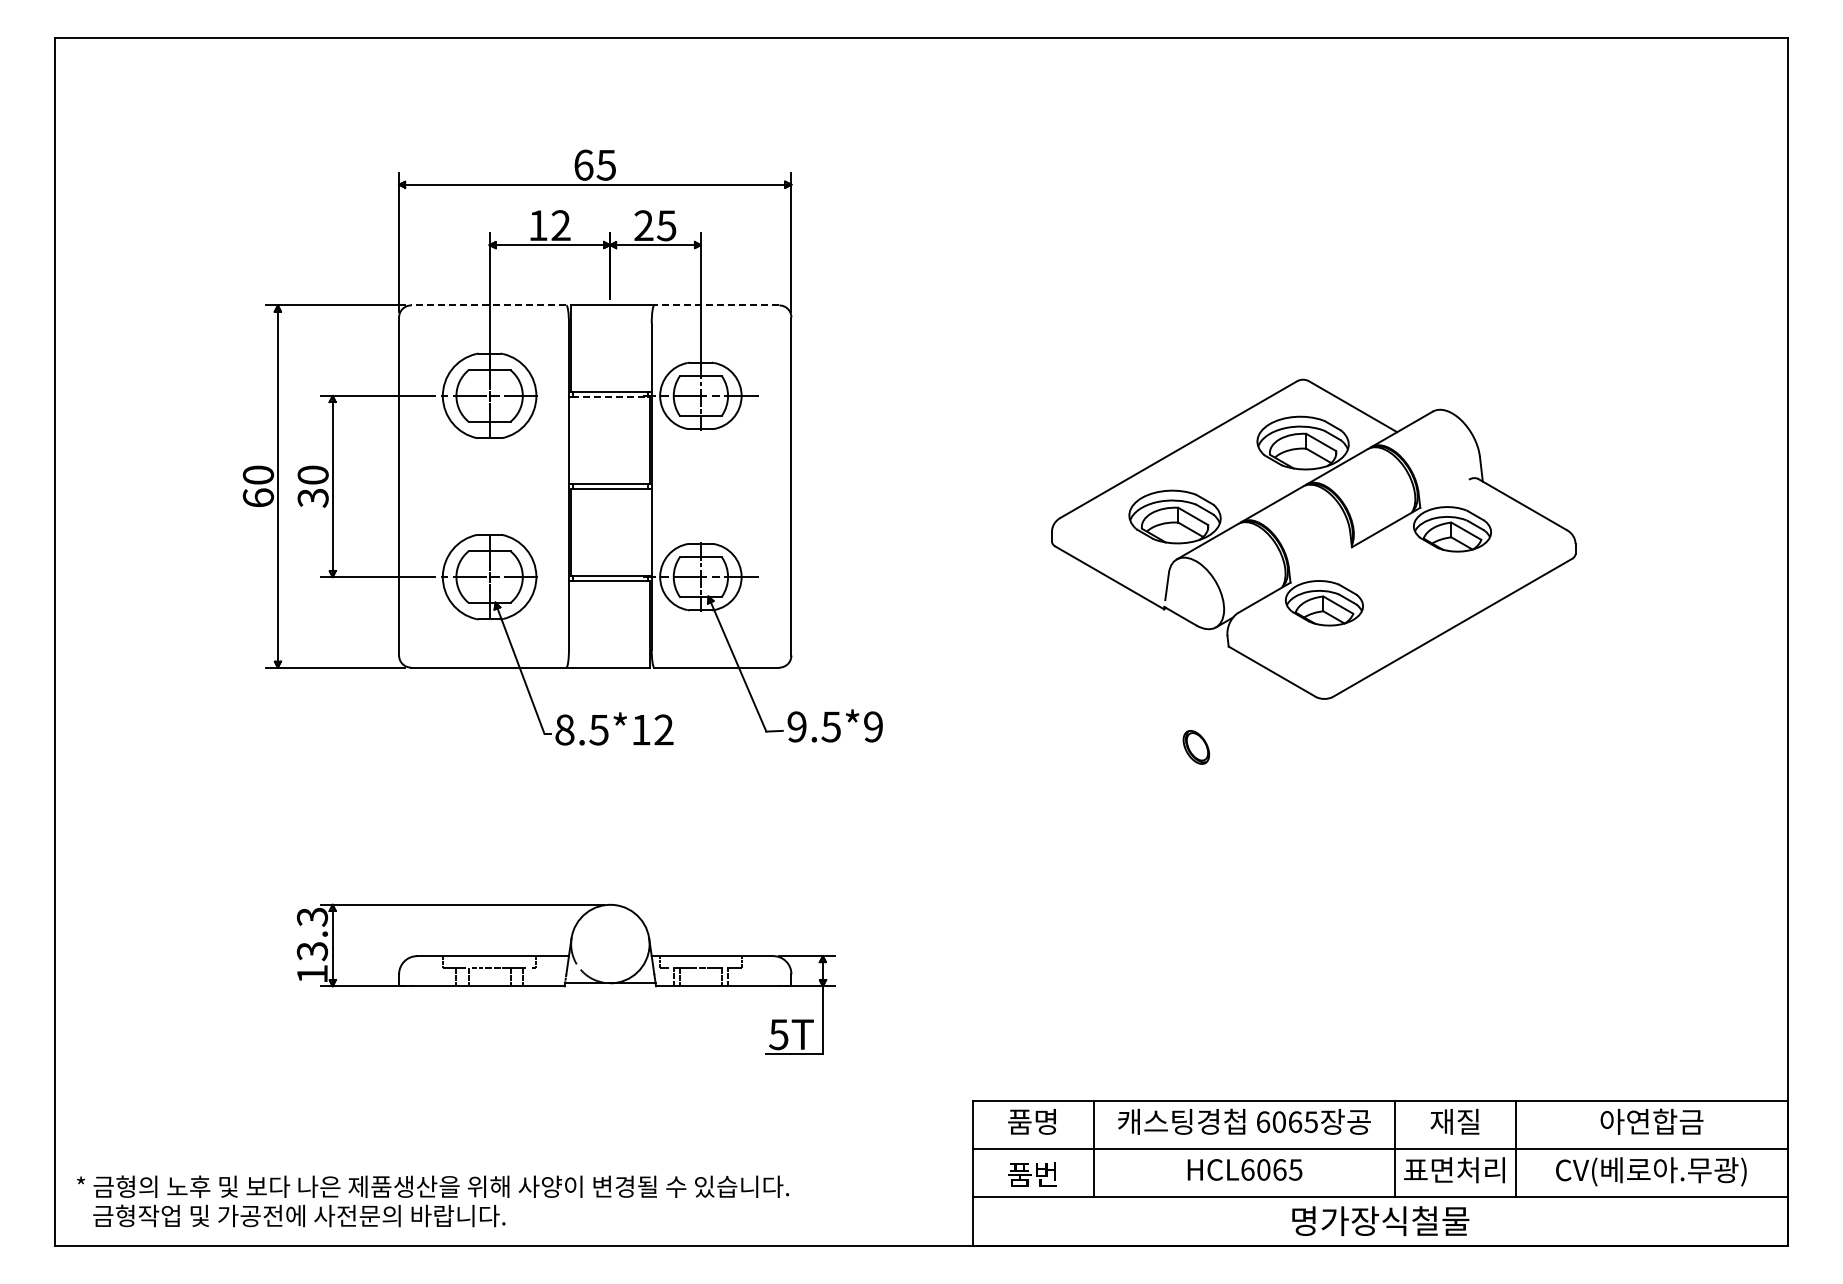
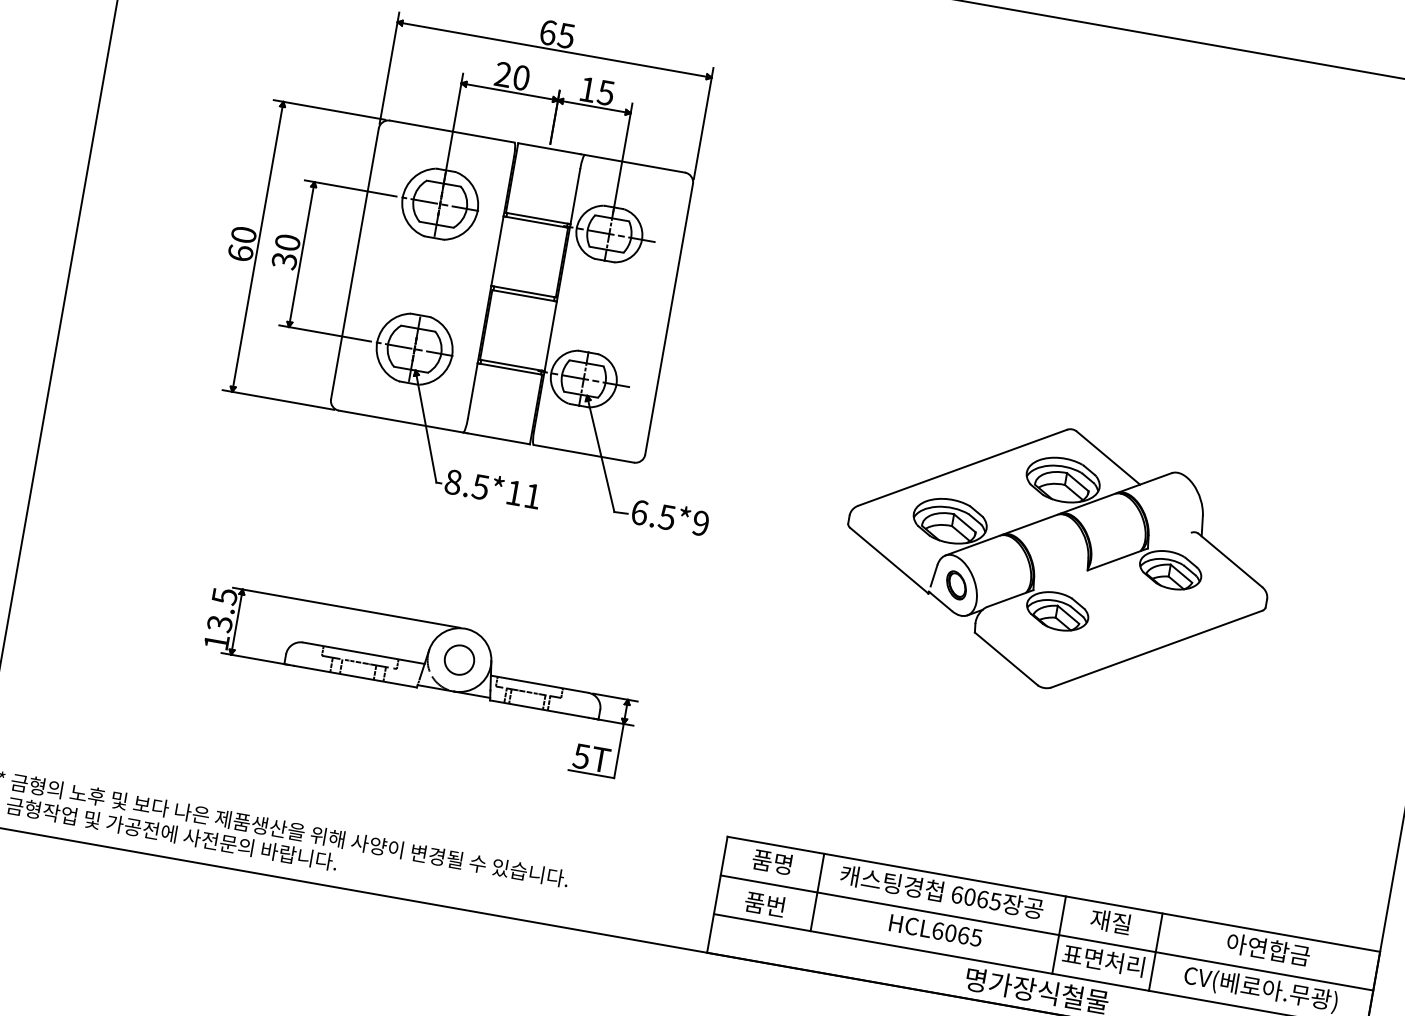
text: (549, 225) -> (512, 76), 12 -> 20
text: (643, 225) -> (587, 89), 25 -> 15
line: (488, 305) -> (452, 131), dashed -> solid
line: (716, 305) -> (634, 163), dashed -> solid
line: (611, 397) -> (537, 222), dashed -> solid
part: (1313, 538) -> (1058, 557), moved
text: (796, 726) -> (639, 512), 9.5*9 -> 6.5*9
text: (663, 729) -> (532, 495), 8.5*12 -> 8.5*11
text: (311, 916) -> (224, 595), 13.3 -> 13.5
circle: (610, 944) -> (459, 660), added

